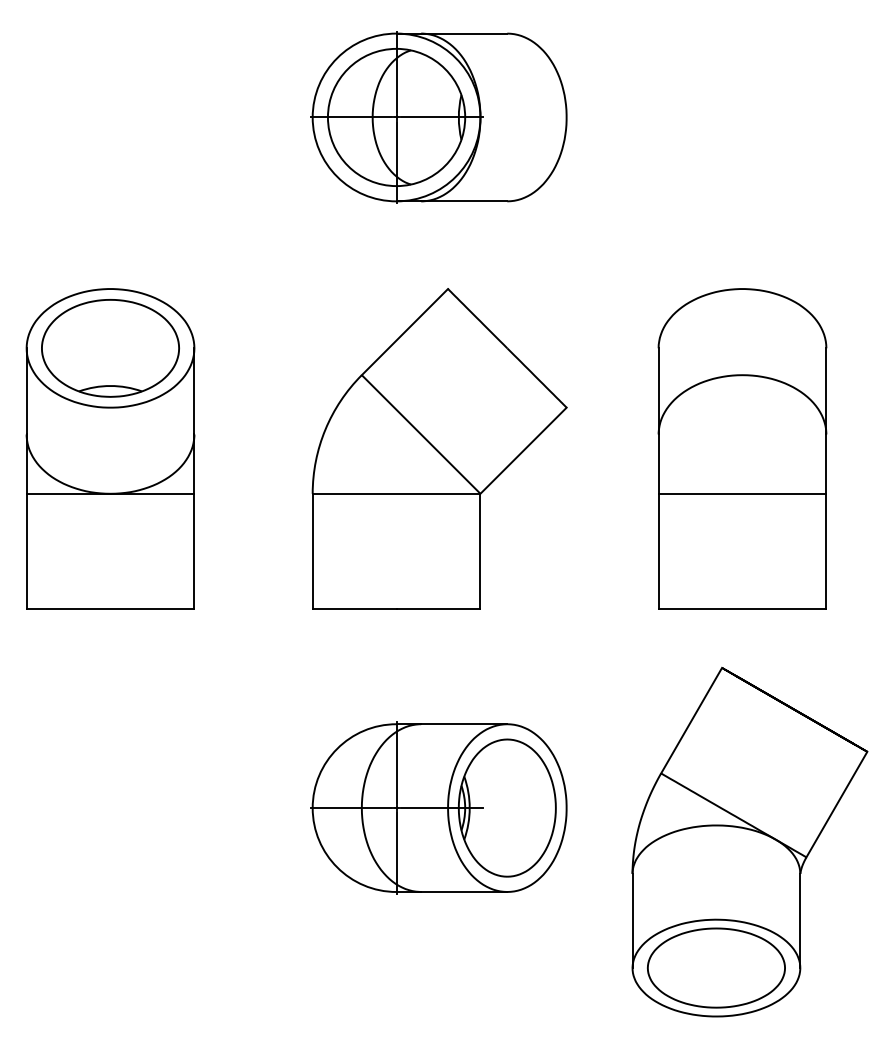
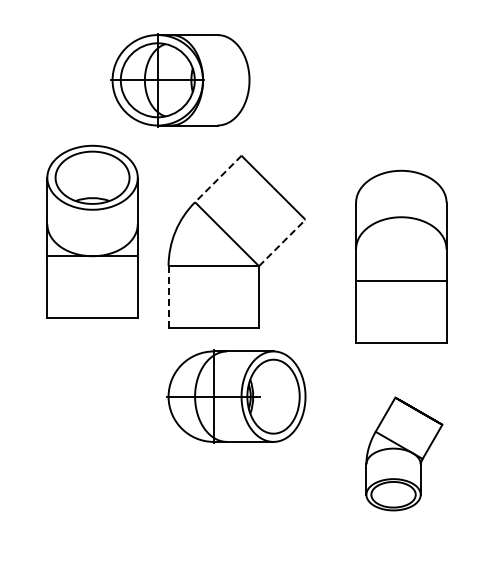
part: (438, 117) -> (180, 80), moved
line: (405, 332) -> (218, 179), solid -> dashed
part: (110, 447) -> (92, 231), moved
part: (742, 447) -> (401, 256), moved
line: (523, 449) -> (282, 242), solid -> dashed
line: (312, 551) -> (168, 297), solid -> dashed
part: (438, 807) -> (236, 396), moved
part: (750, 841) -> (404, 453), size x0.6

